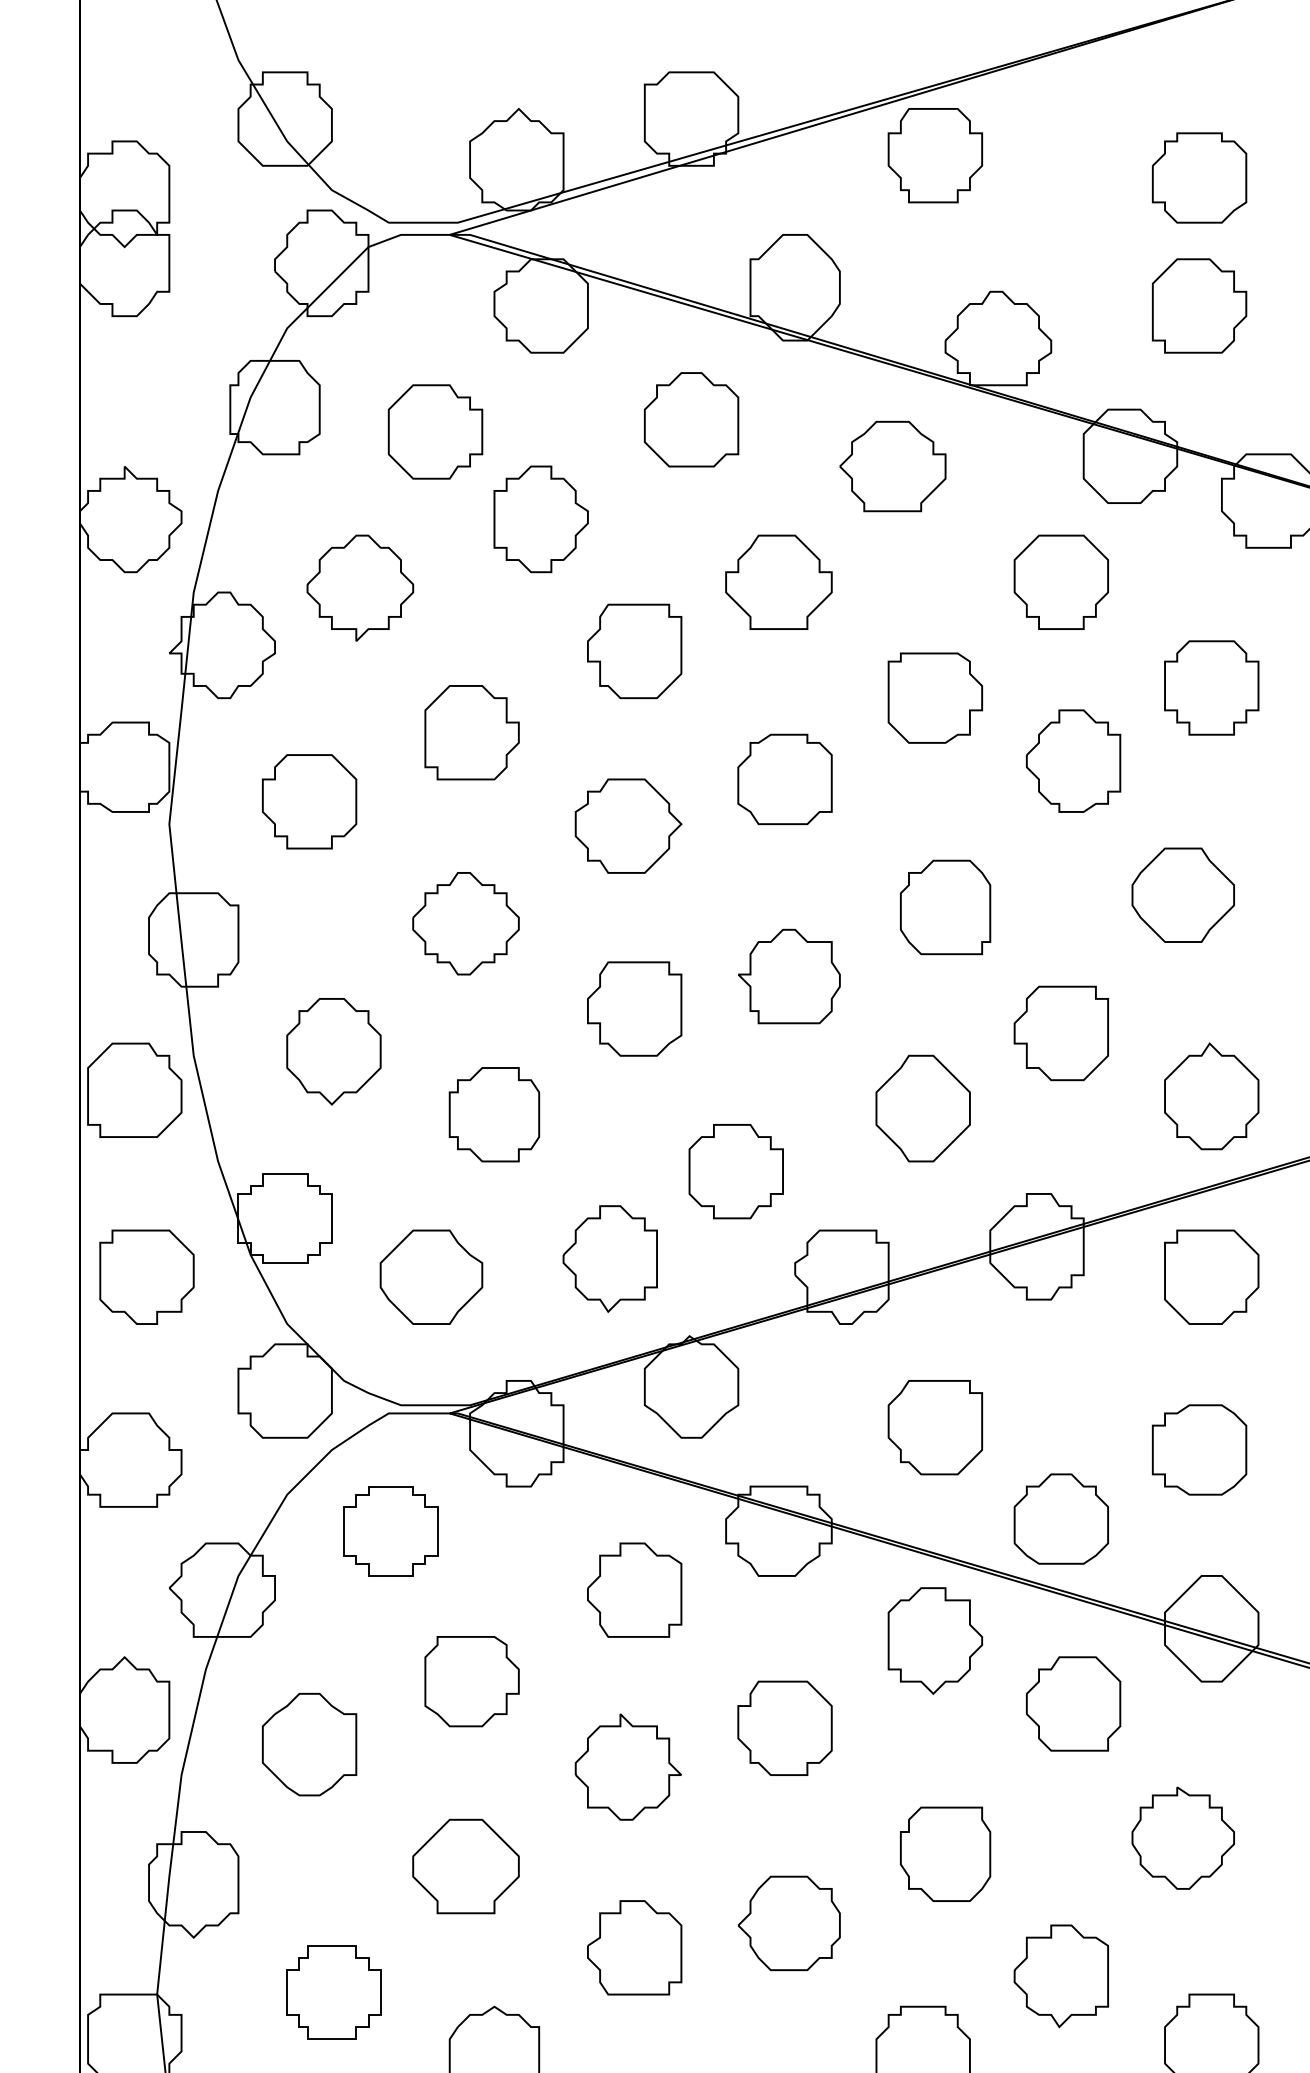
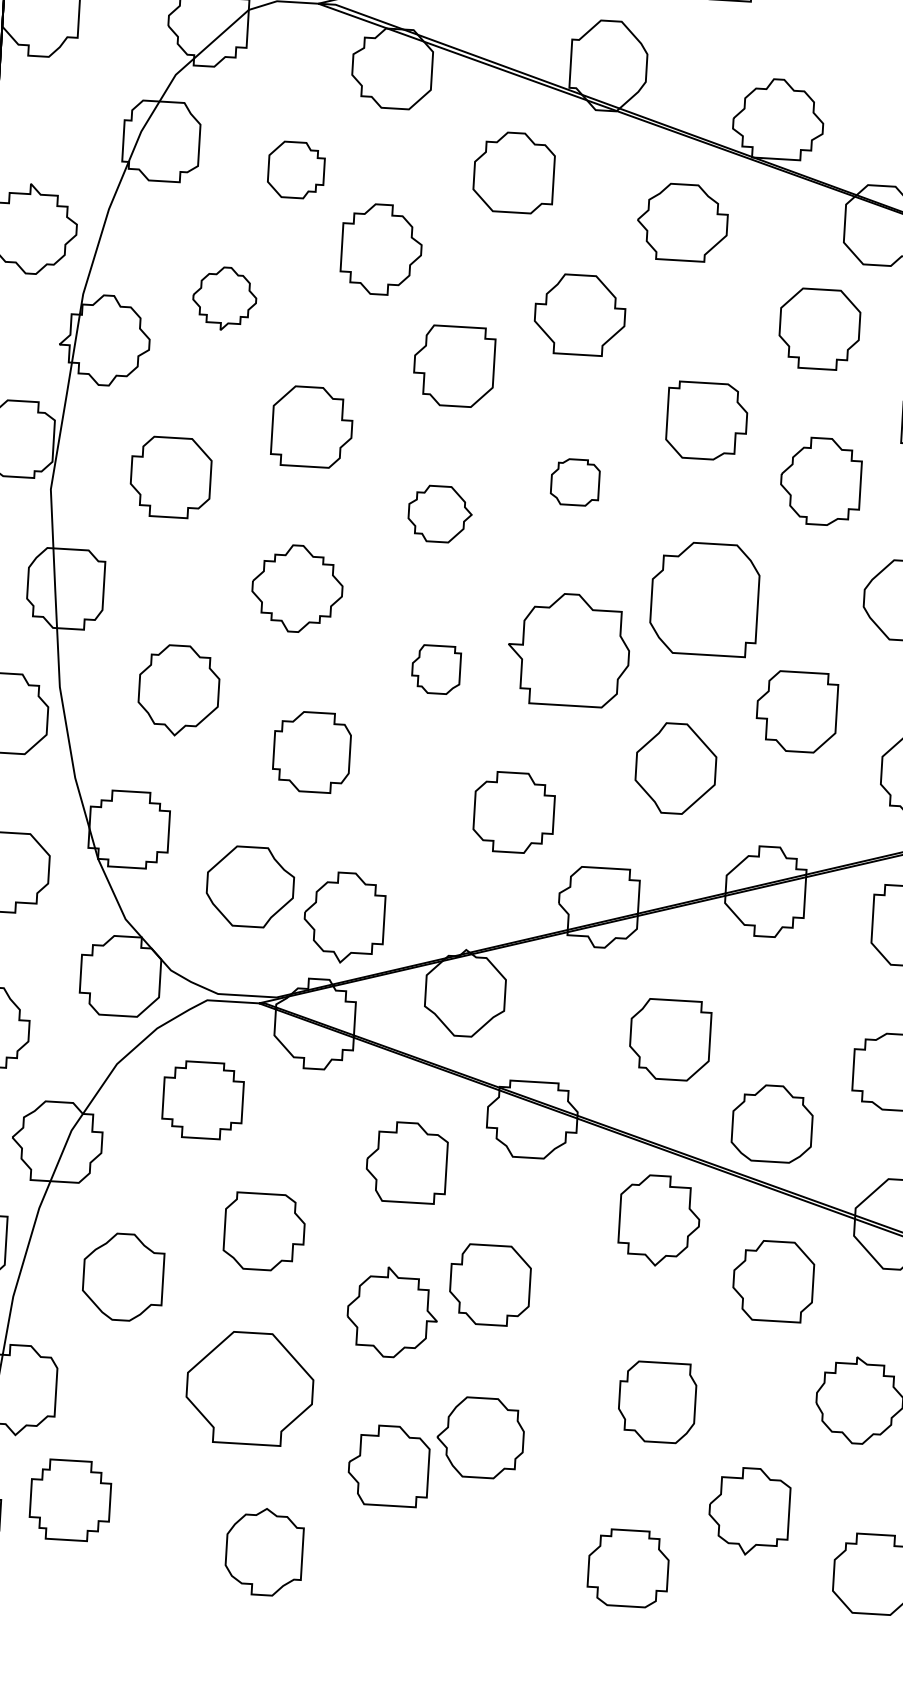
part: (435, 431) -> (296, 169), size x0.7
part: (360, 587) -> (224, 298), size x0.7
part: (784, 778) -> (574, 481), size x0.6
part: (628, 825) -> (440, 513), size x0.7
part: (945, 907) -> (704, 599), size x1.4
part: (789, 976) -> (569, 649), size x1.4
part: (634, 1008) -> (436, 669), size x0.6
part: (609, 1258) -> (343, 917), moved
part: (784, 1727) -> (489, 1284), moved
part: (465, 1866) -> (249, 1388), size x1.4
part: (789, 1923) -> (480, 1437), moved
part: (333, 1992) -> (70, 1500), moved

